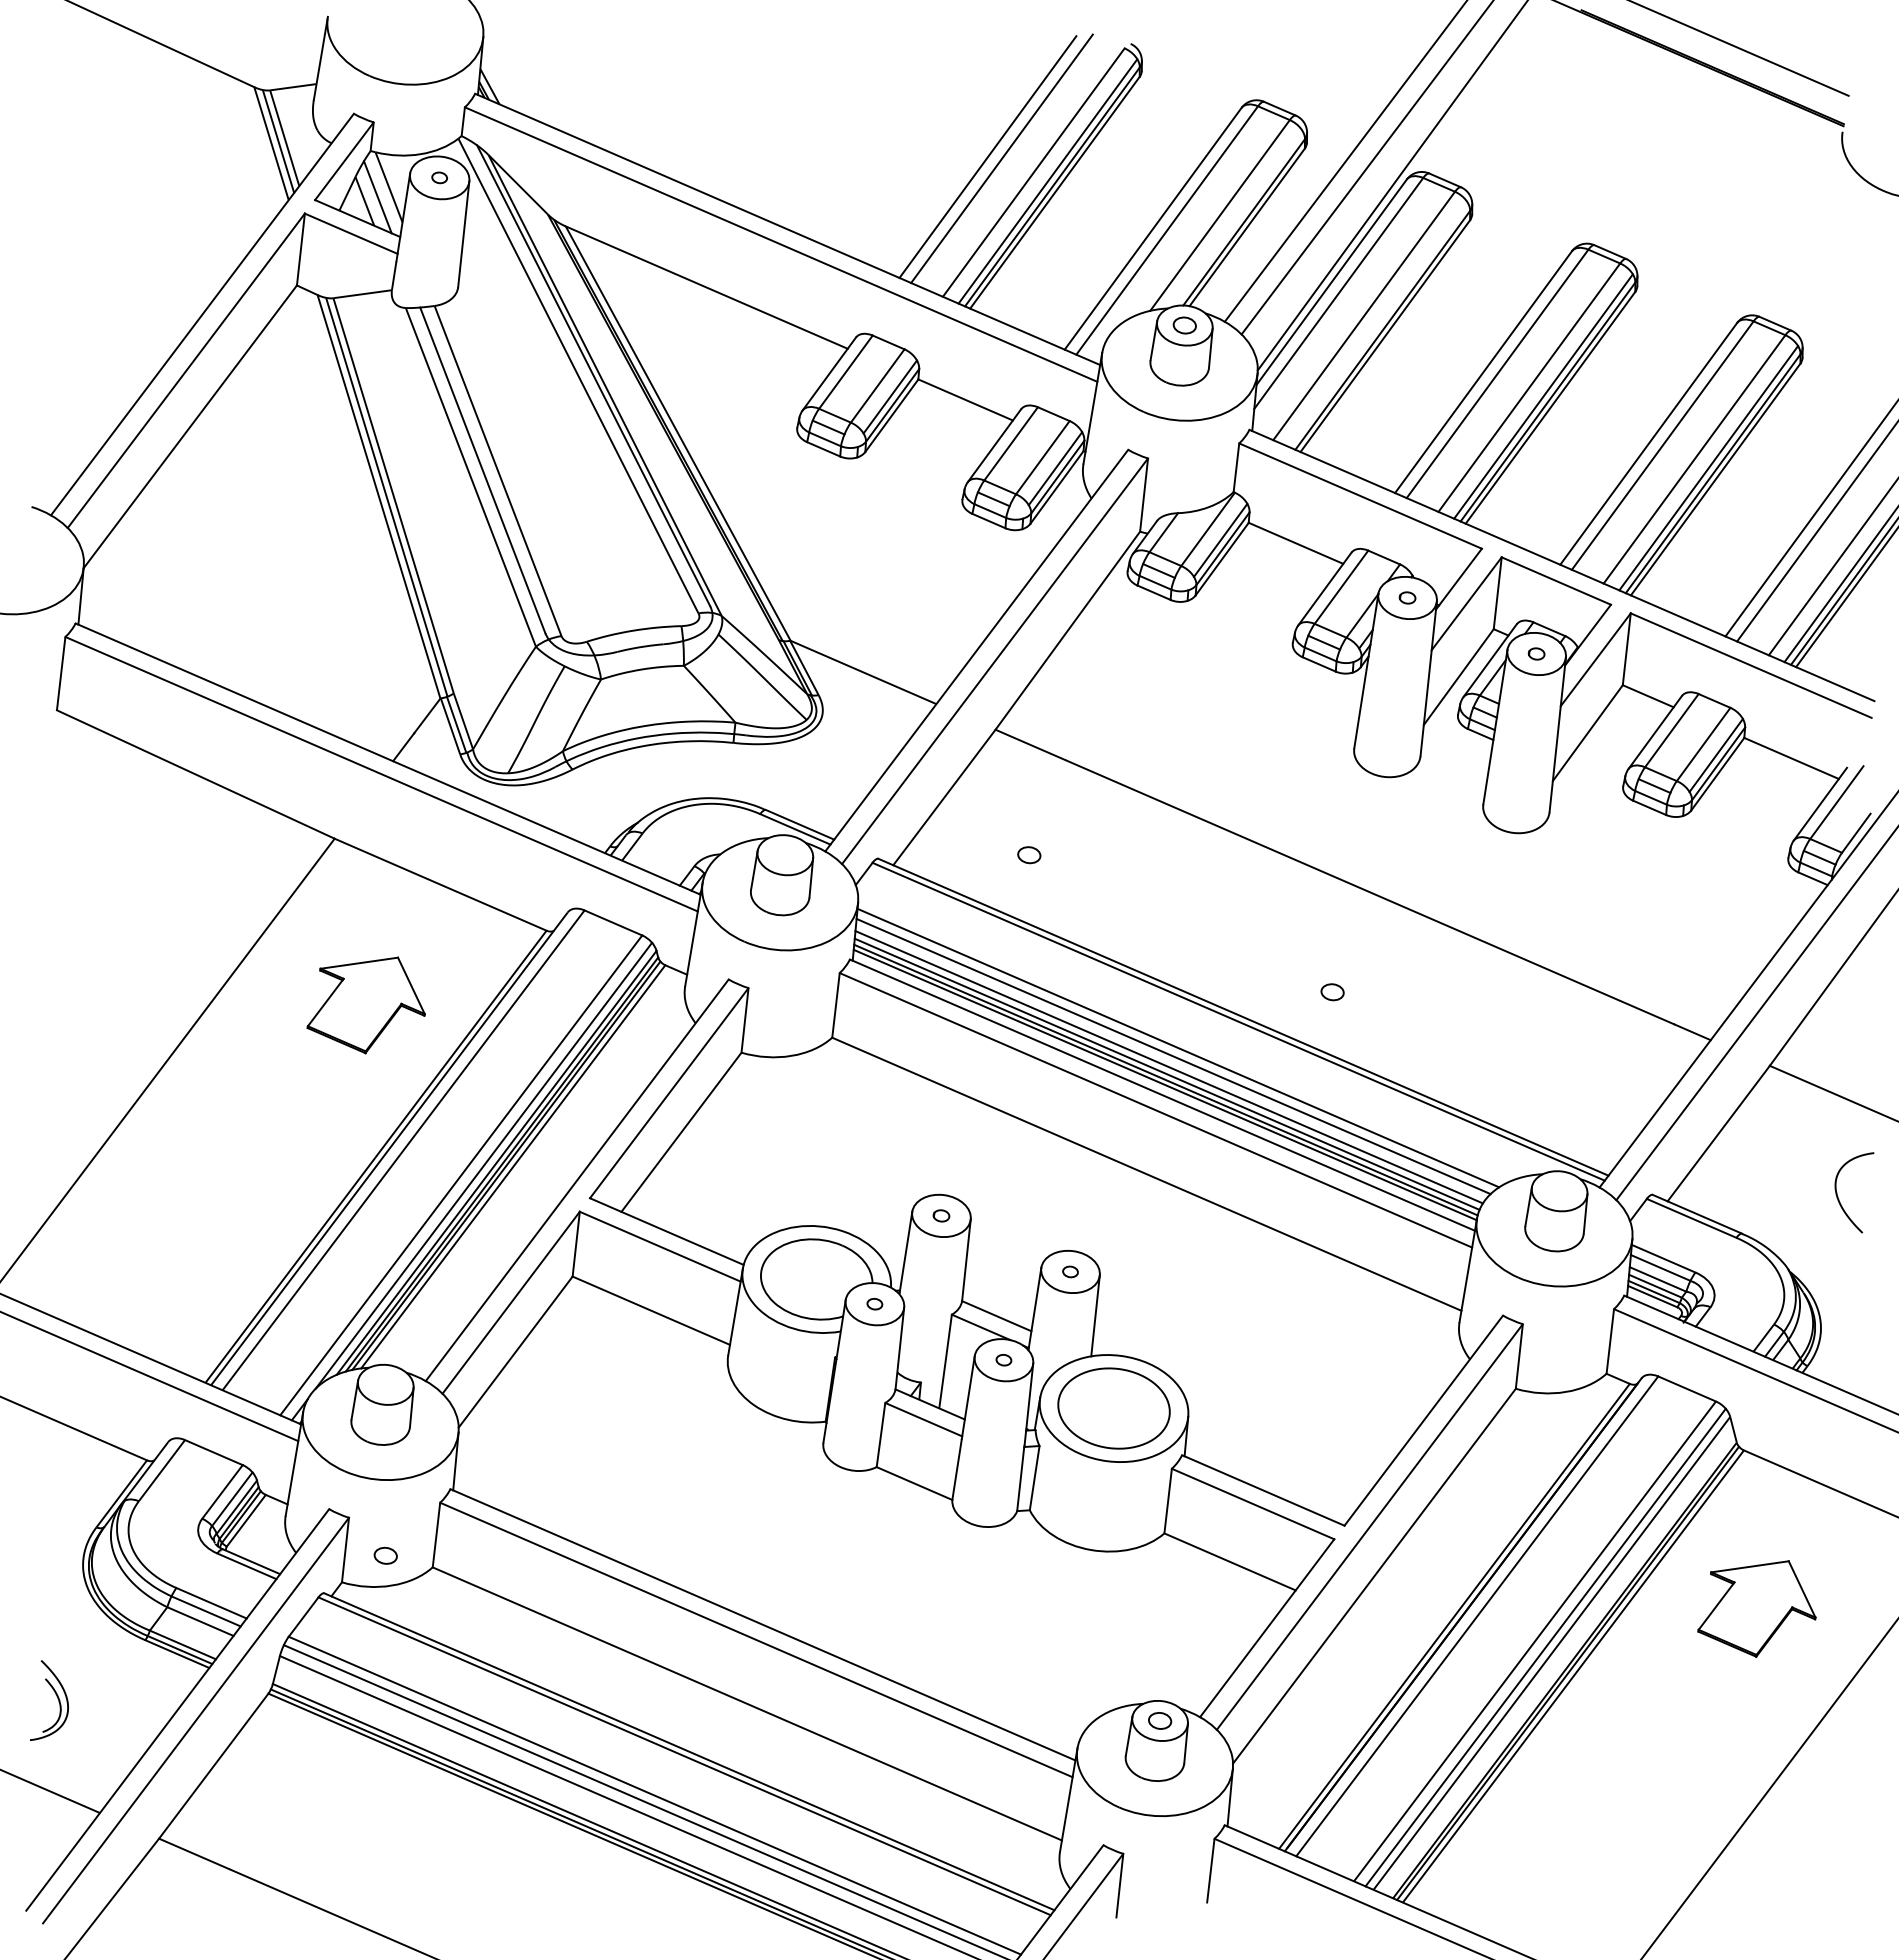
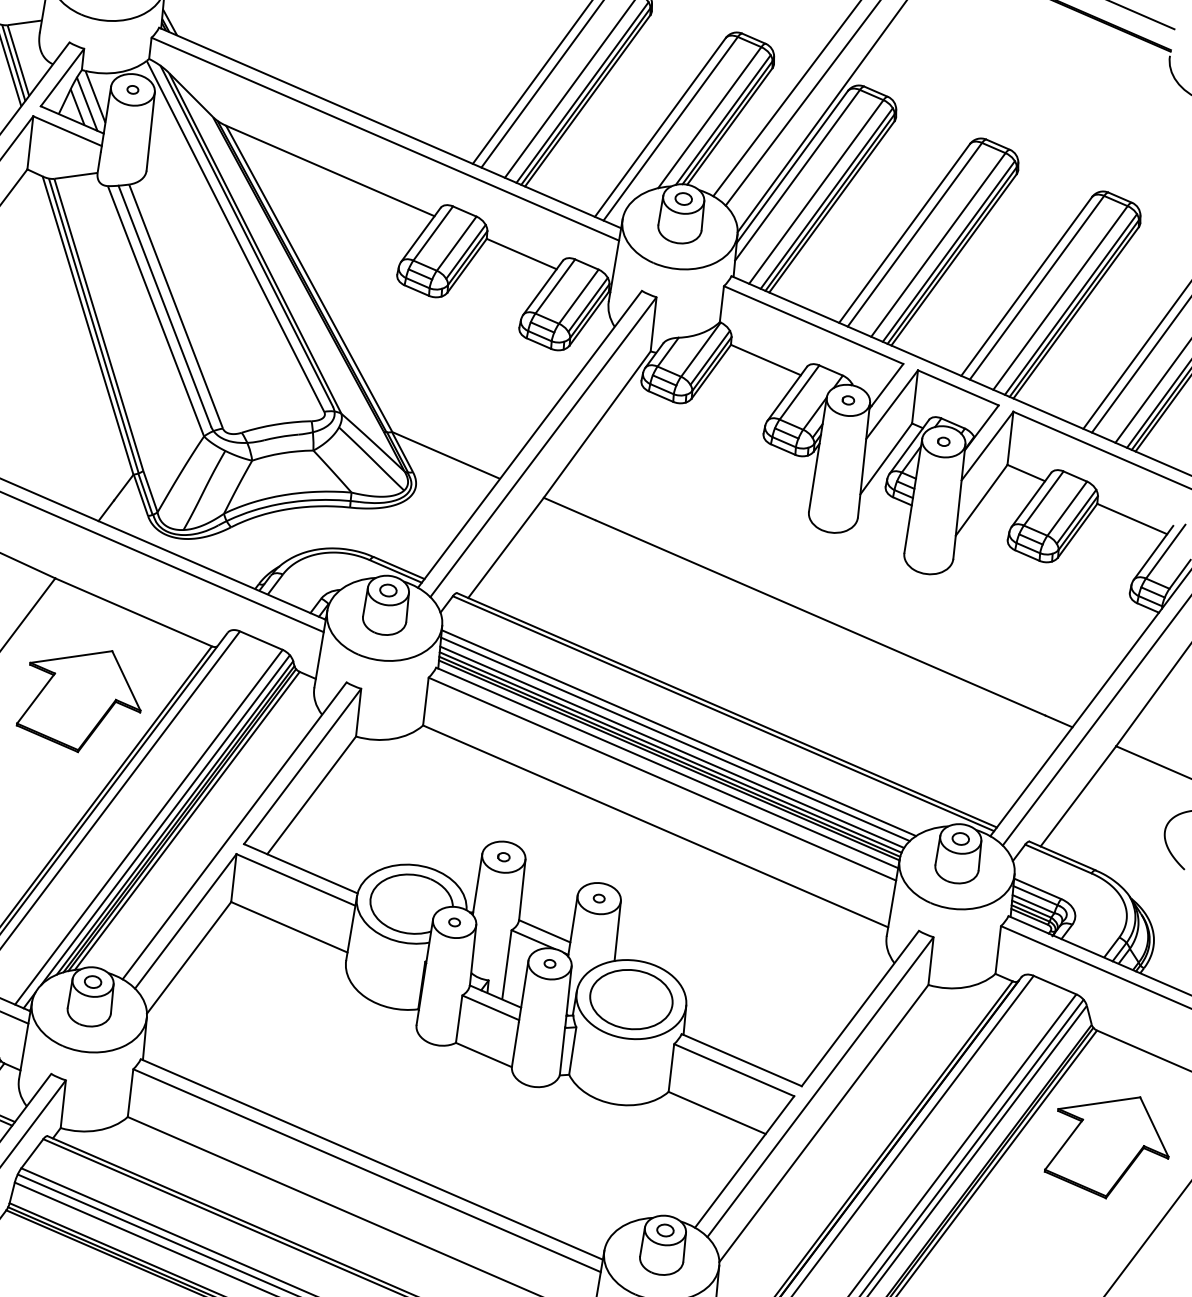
line: (1238, 218) -> (723, 119), added
line: (1377, 324) -> (826, 198), added
part: (1029, 855) -> (388, 590), moved
part: (1332, 992) -> (960, 839), moved
part: (365, 1005) -> (78, 701), size x1.43
part: (385, 1555) -> (92, 981), moved
part: (1756, 1608) -> (1106, 1147), size x1.43

